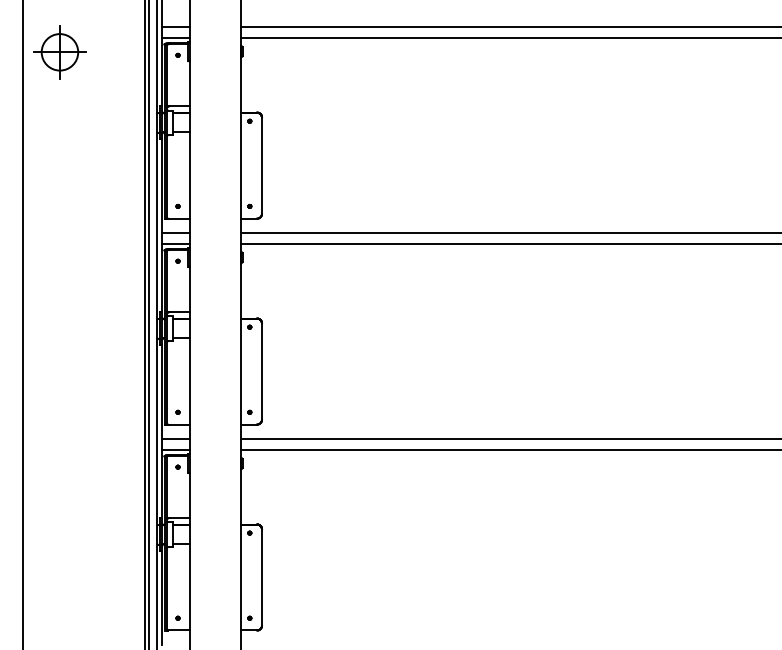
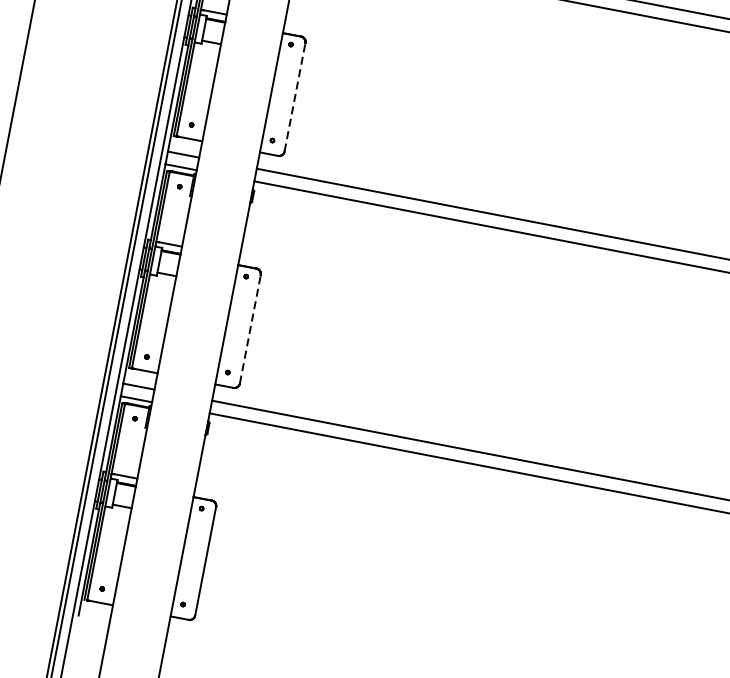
line: (261, 165) -> (294, 96), solid -> dashed
line: (261, 371) -> (249, 329), solid -> dashed

